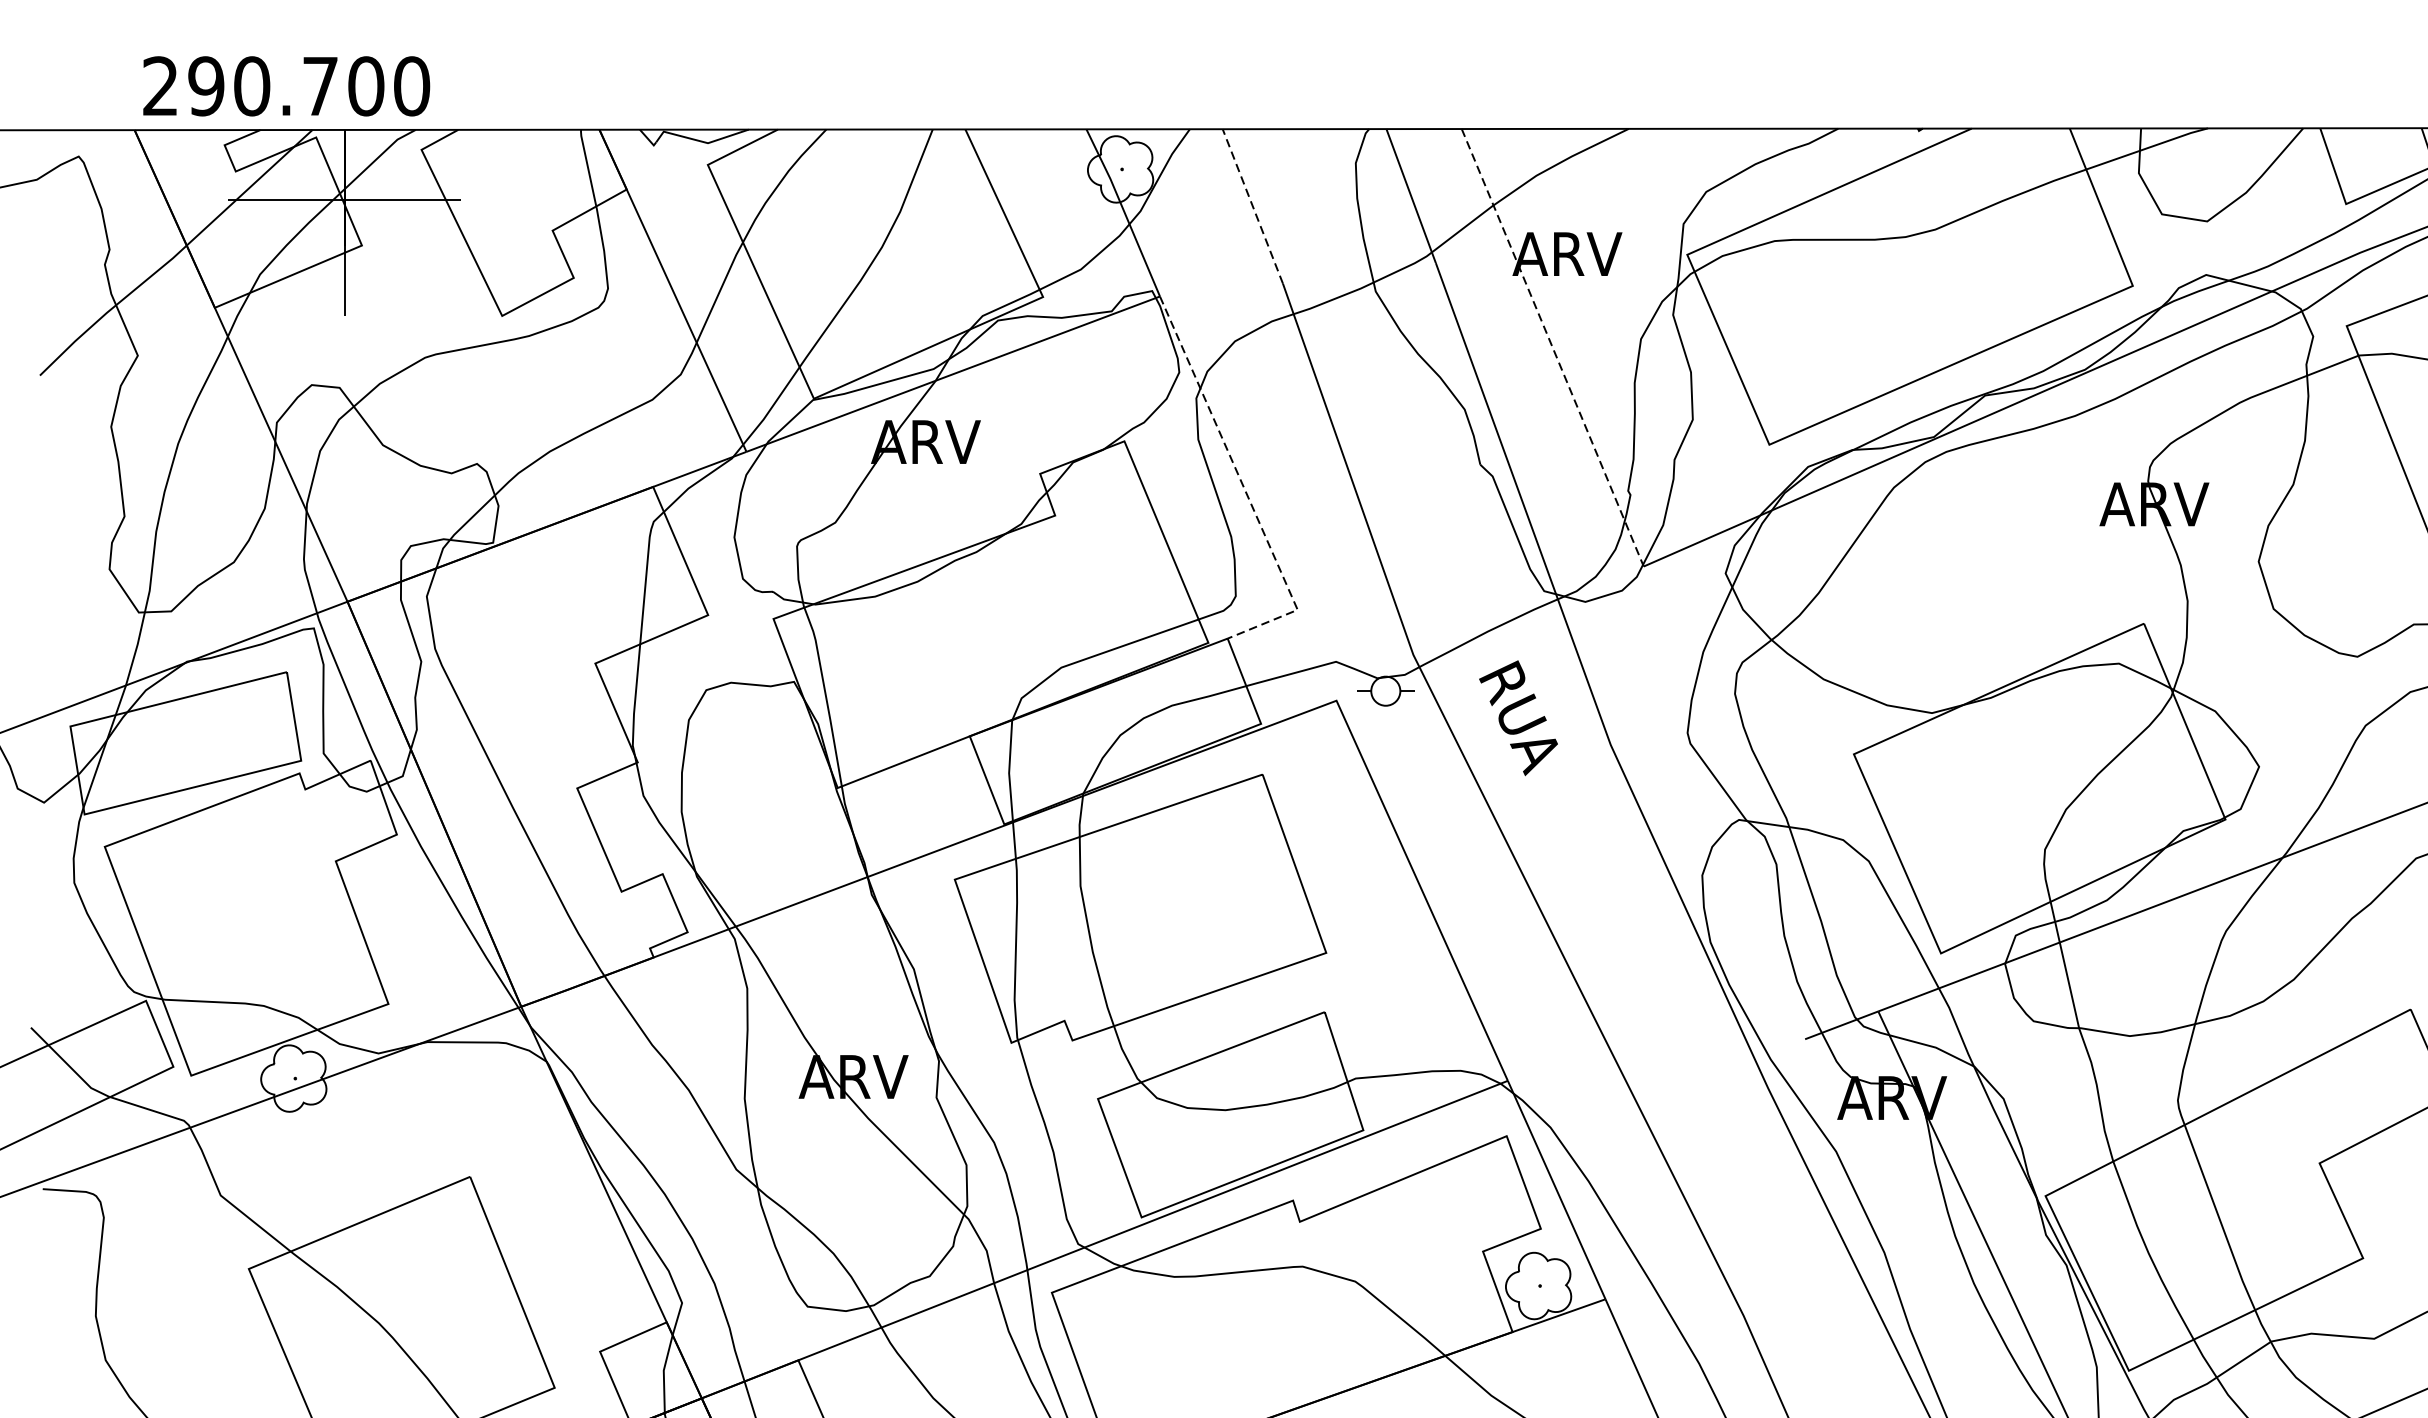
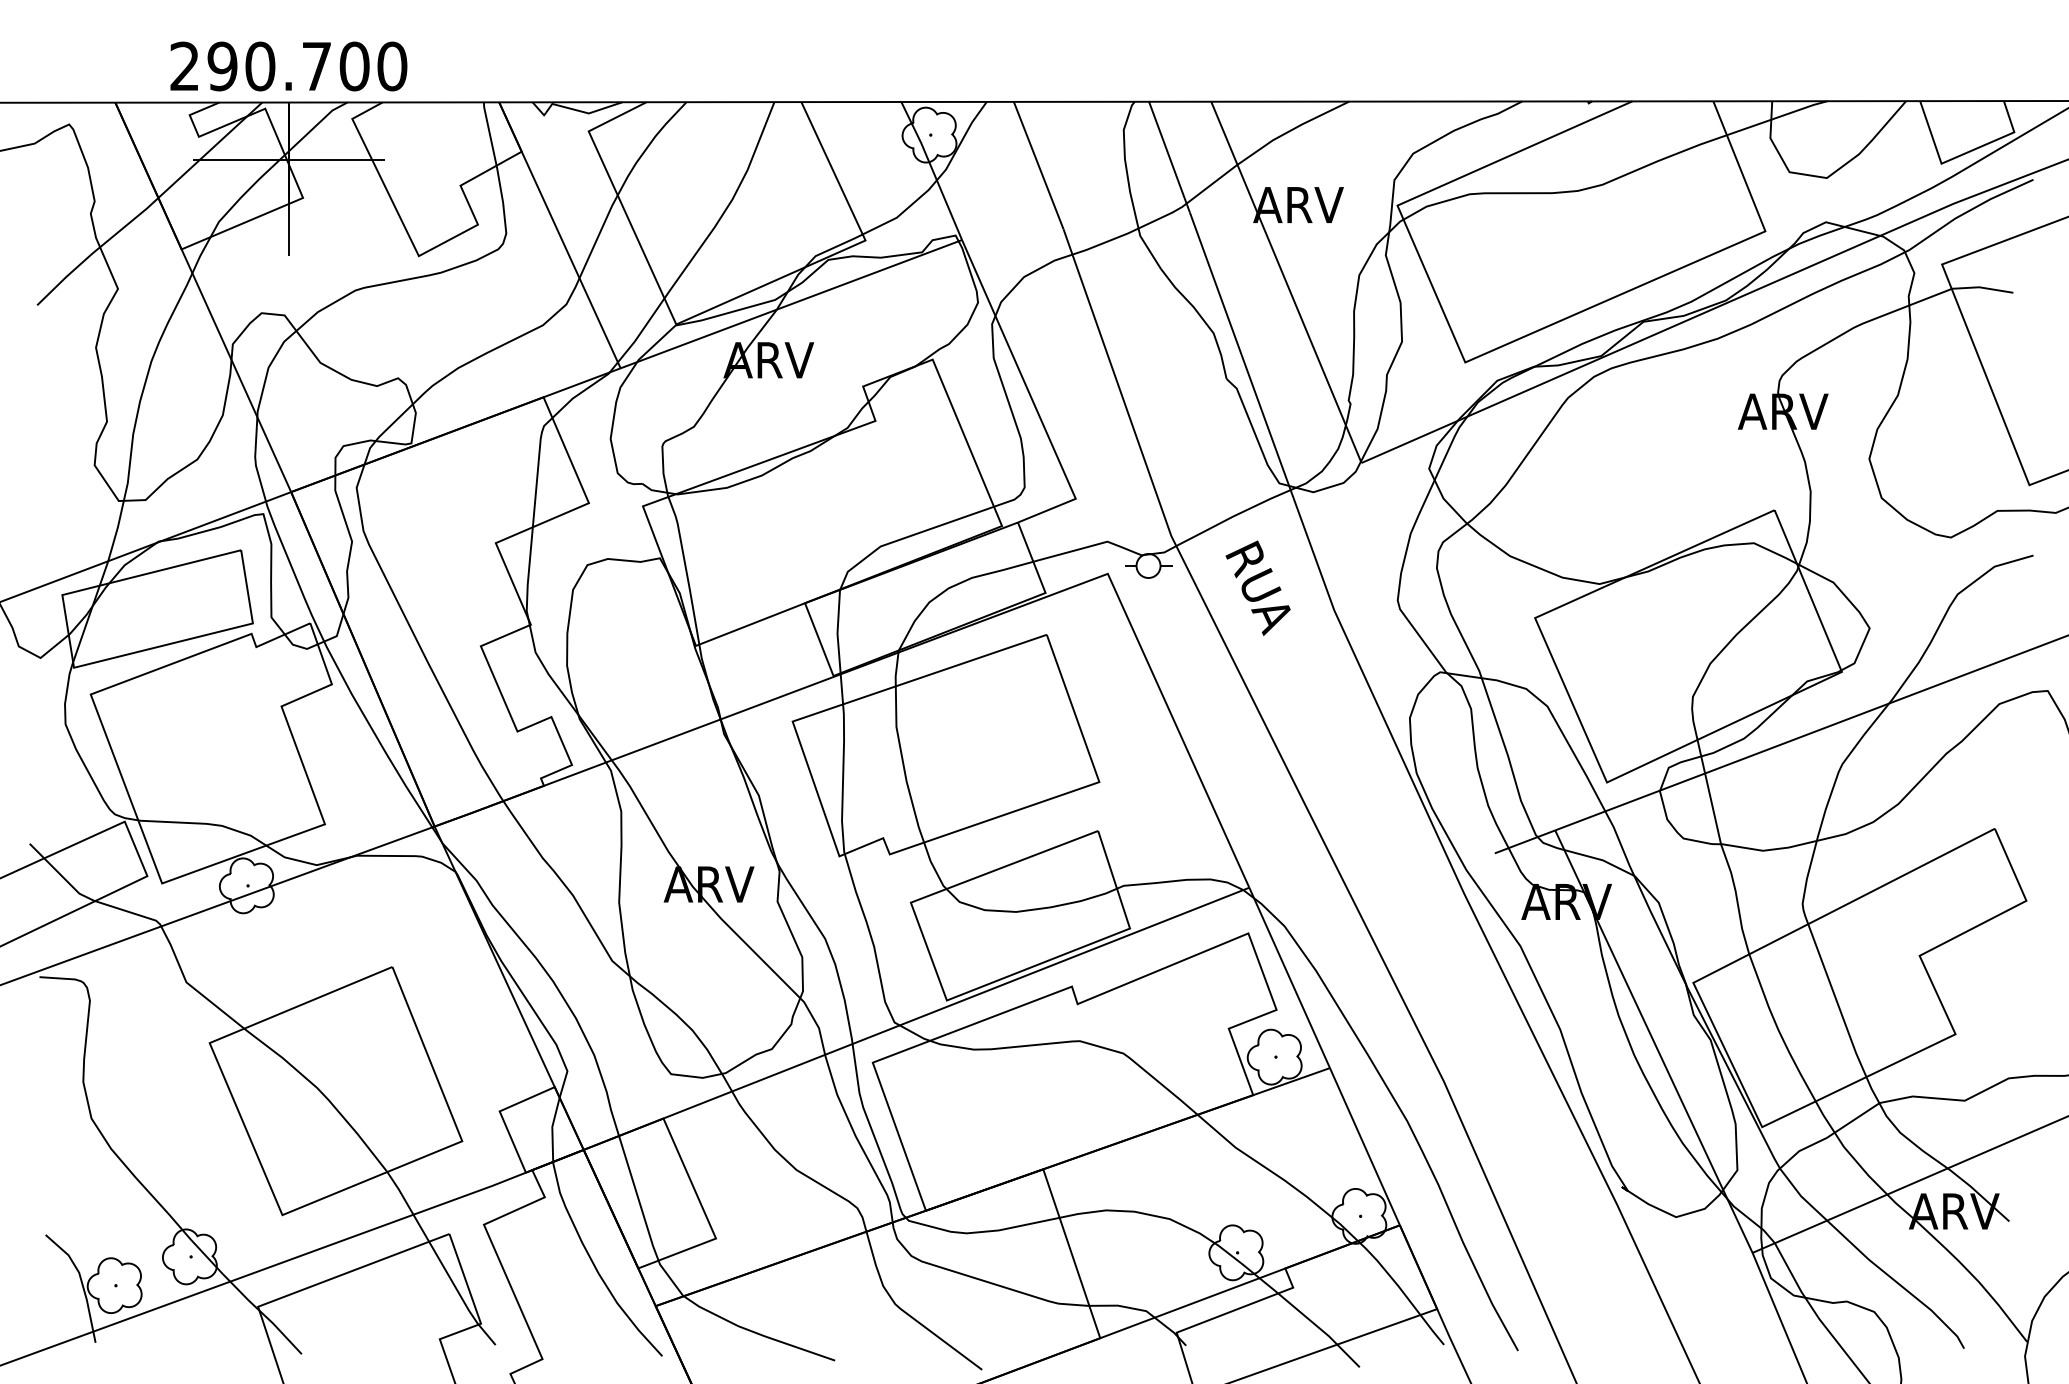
text: (286, 86) -> (288, 66), moved
line: (1252, 206) -> (1038, 165), dashed -> solid
line: (1552, 347) -> (1286, 282), dashed -> solid
line: (1244, 489) -> (1031, 399), dashed -> solid

